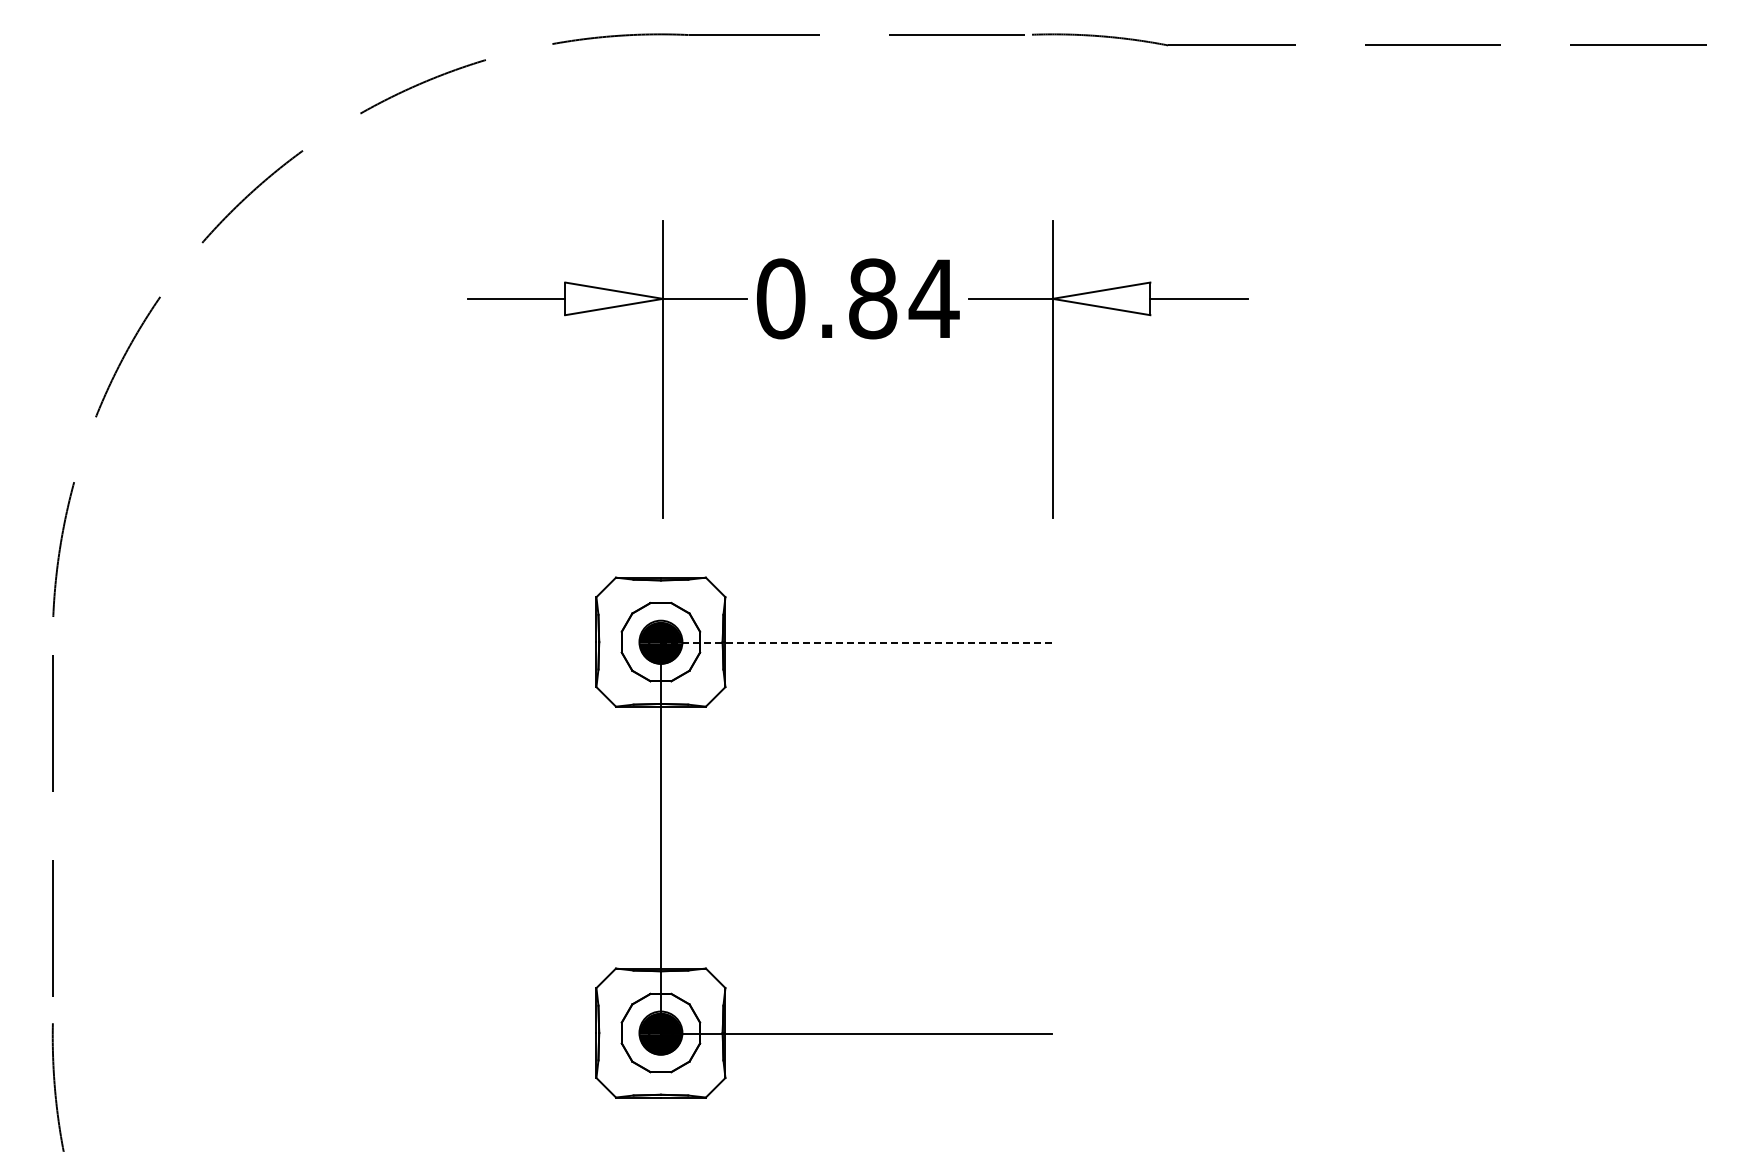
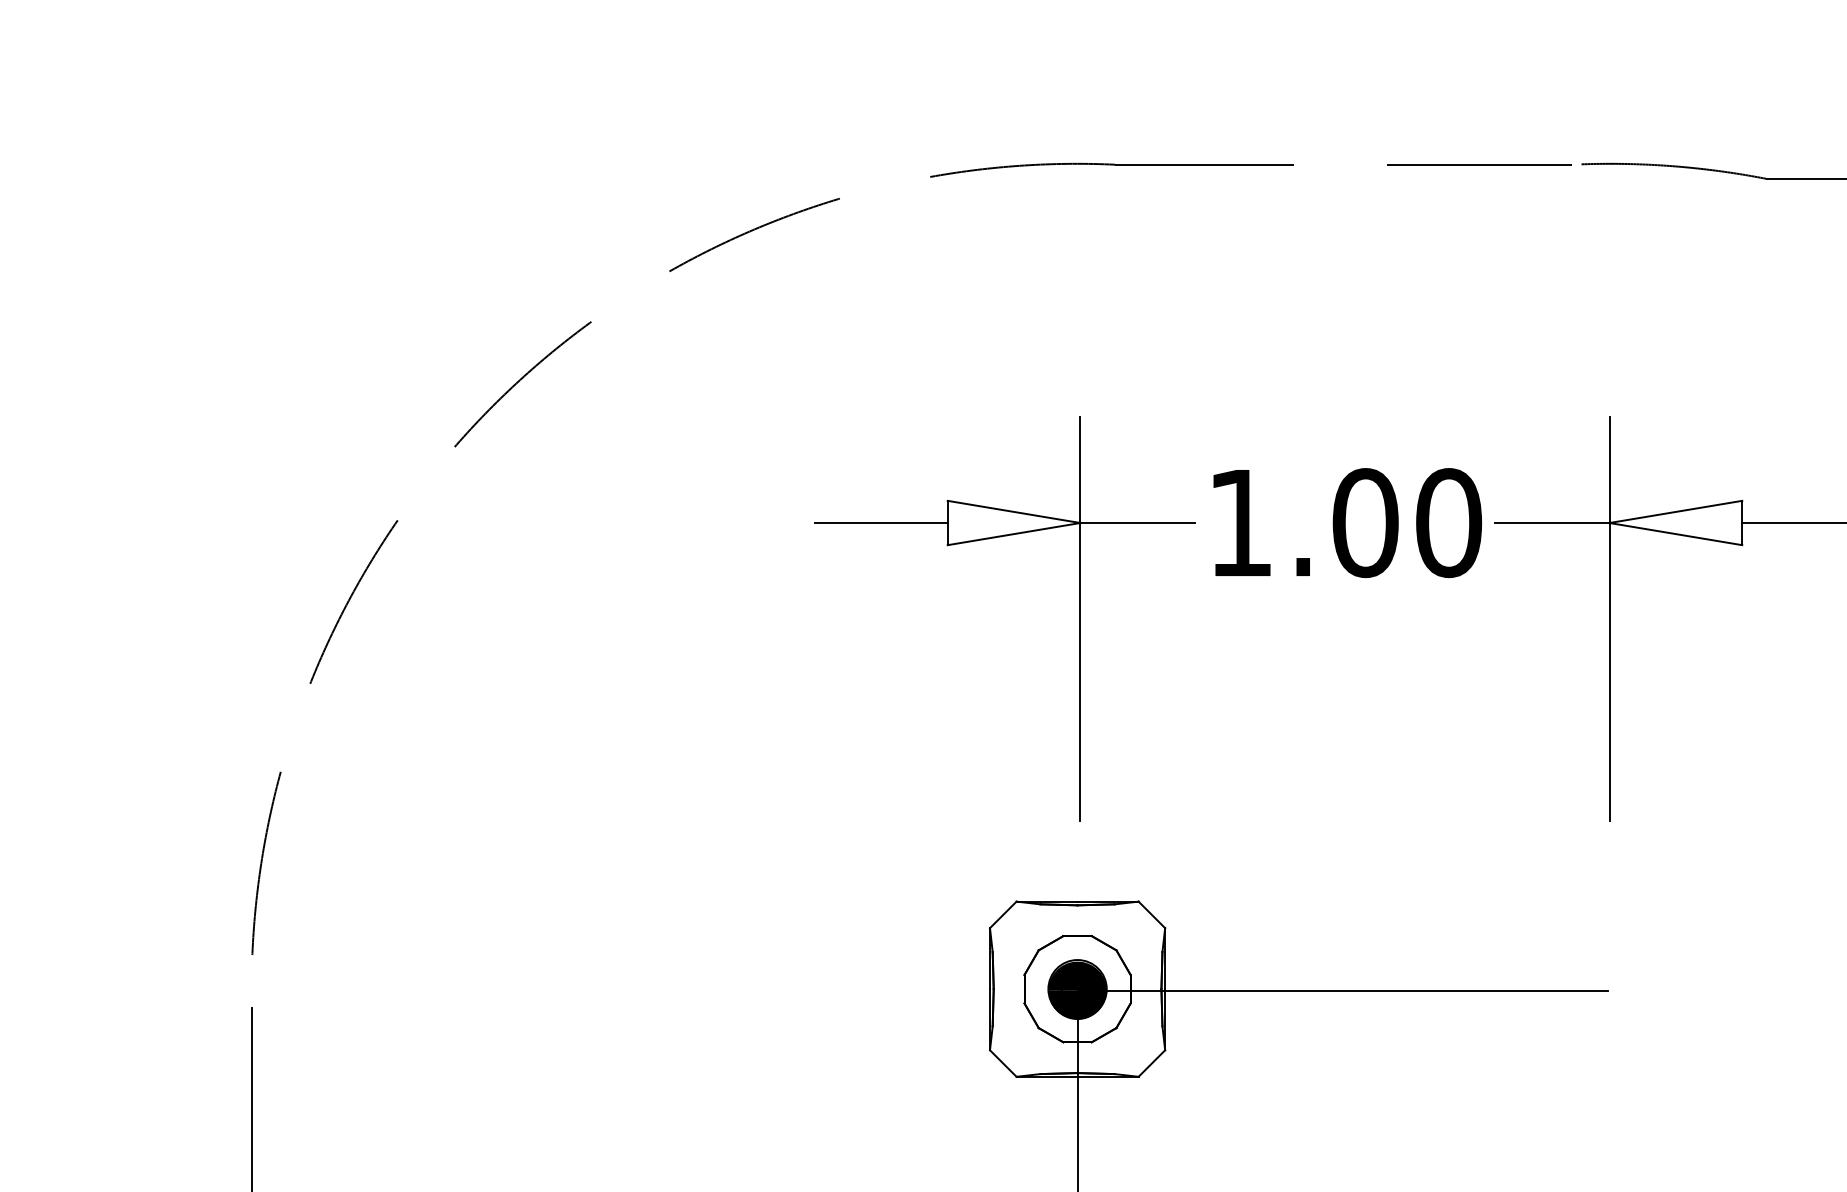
text: (858, 298) -> (1345, 522), 0.84 -> 1.00
line: (855, 643) -> (1341, 991), dashed -> solid

